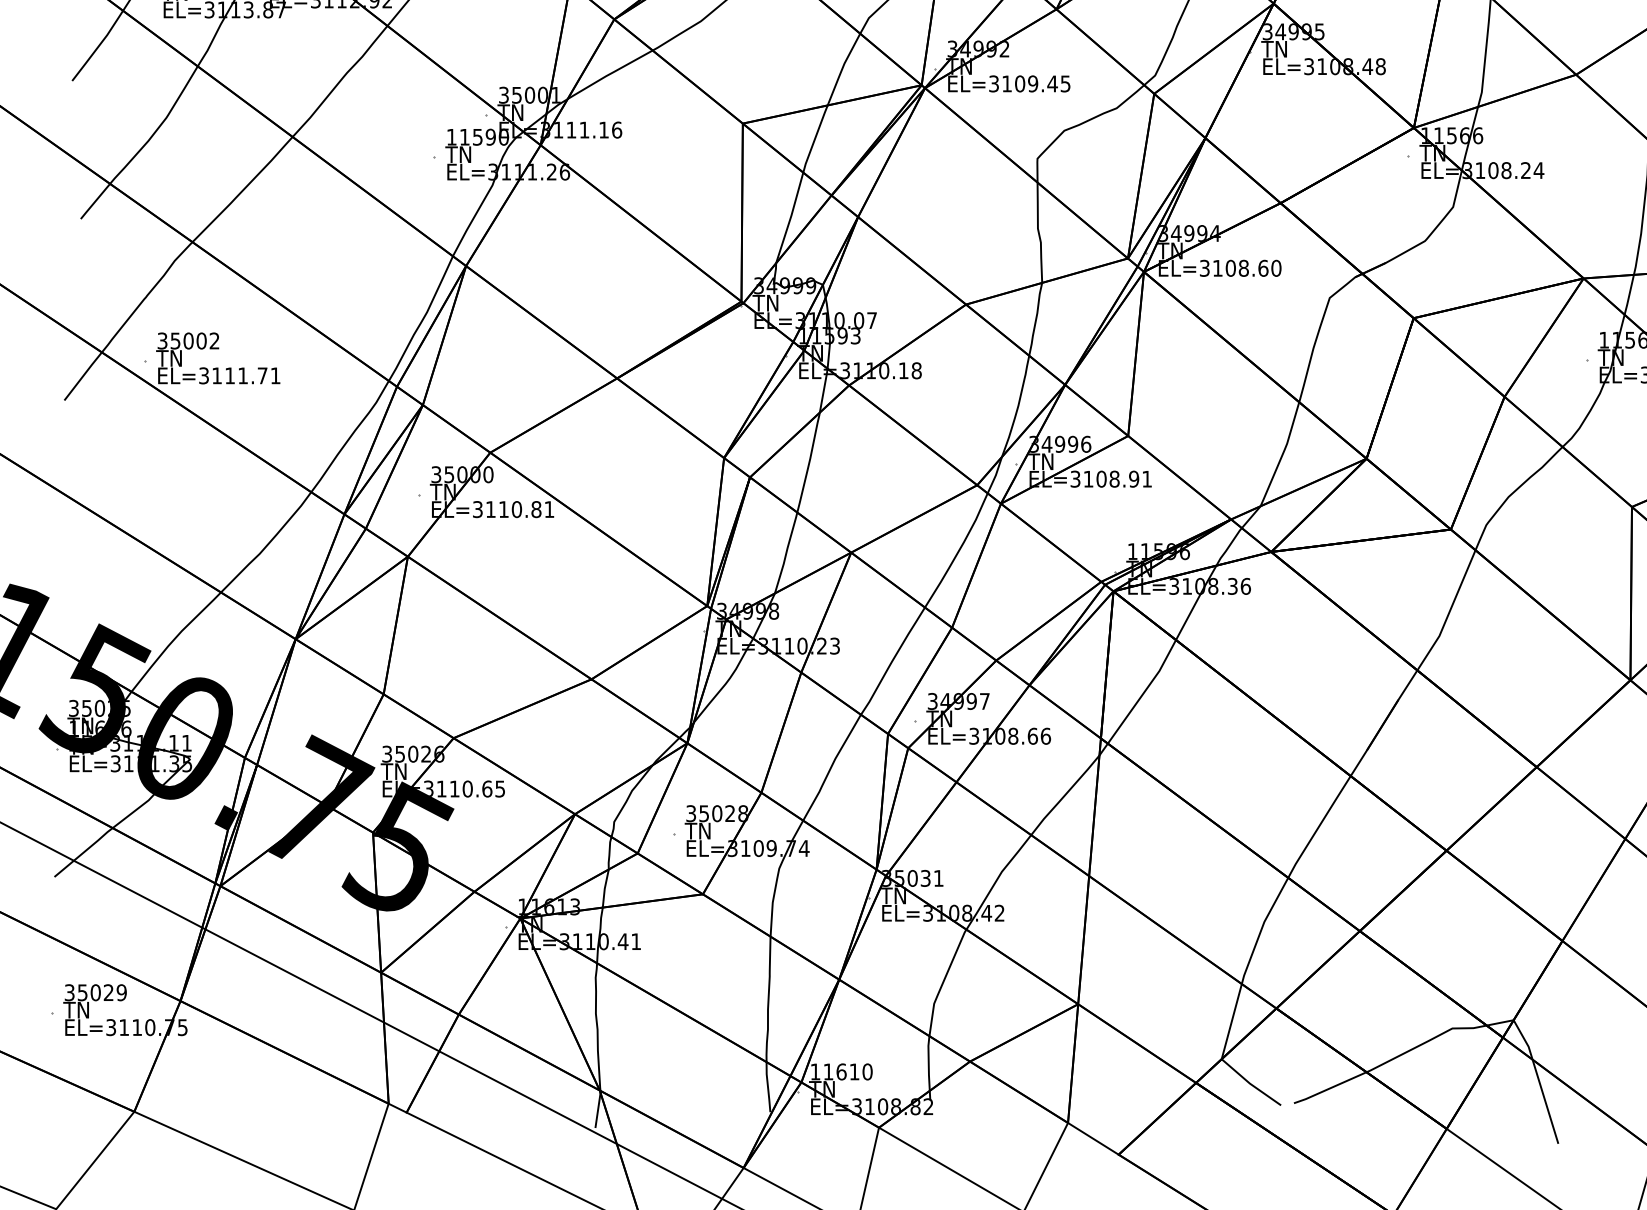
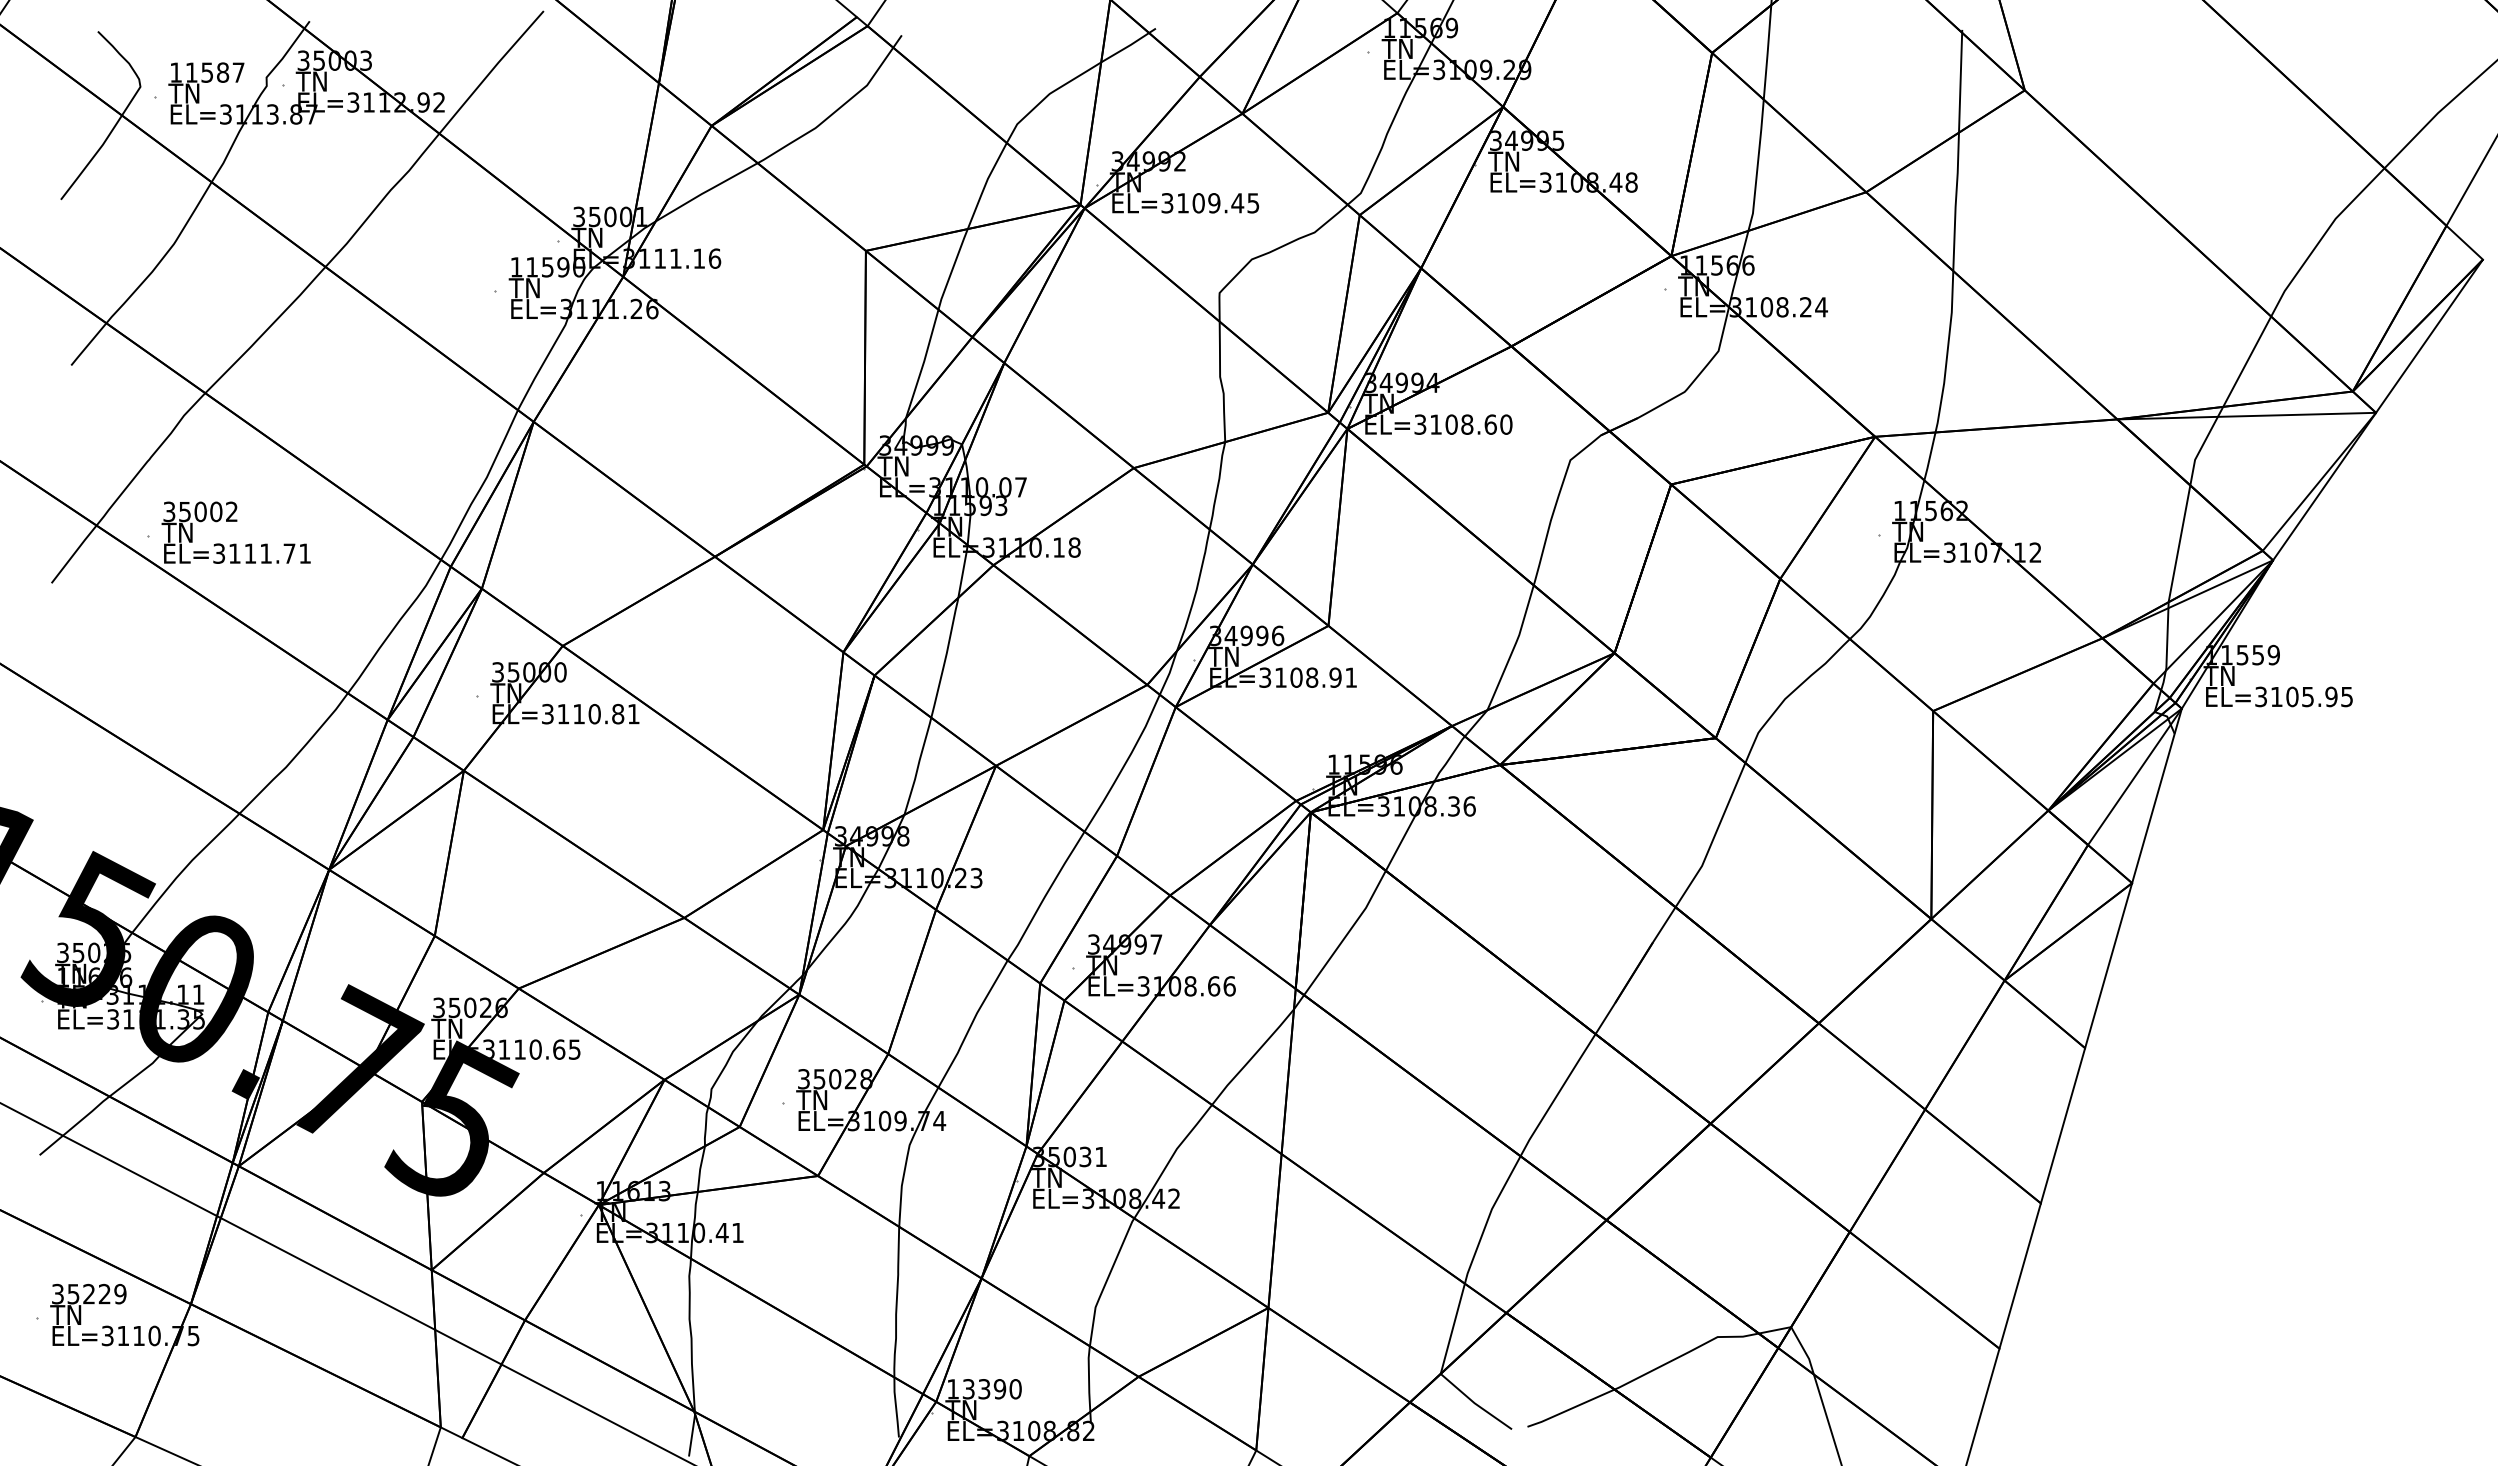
text: (96, 993) -> (89, 1294), 35029 -> 35229
text: (841, 1072) -> (984, 1389), 11610 -> 13390

